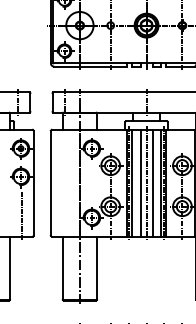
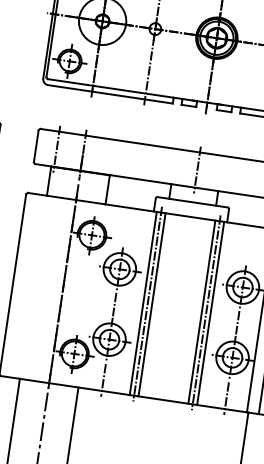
line: (140, 182) -> (166, 305), removed
line: (152, 182) -> (187, 308), removed
line: (146, 183) -> (176, 308), removed

